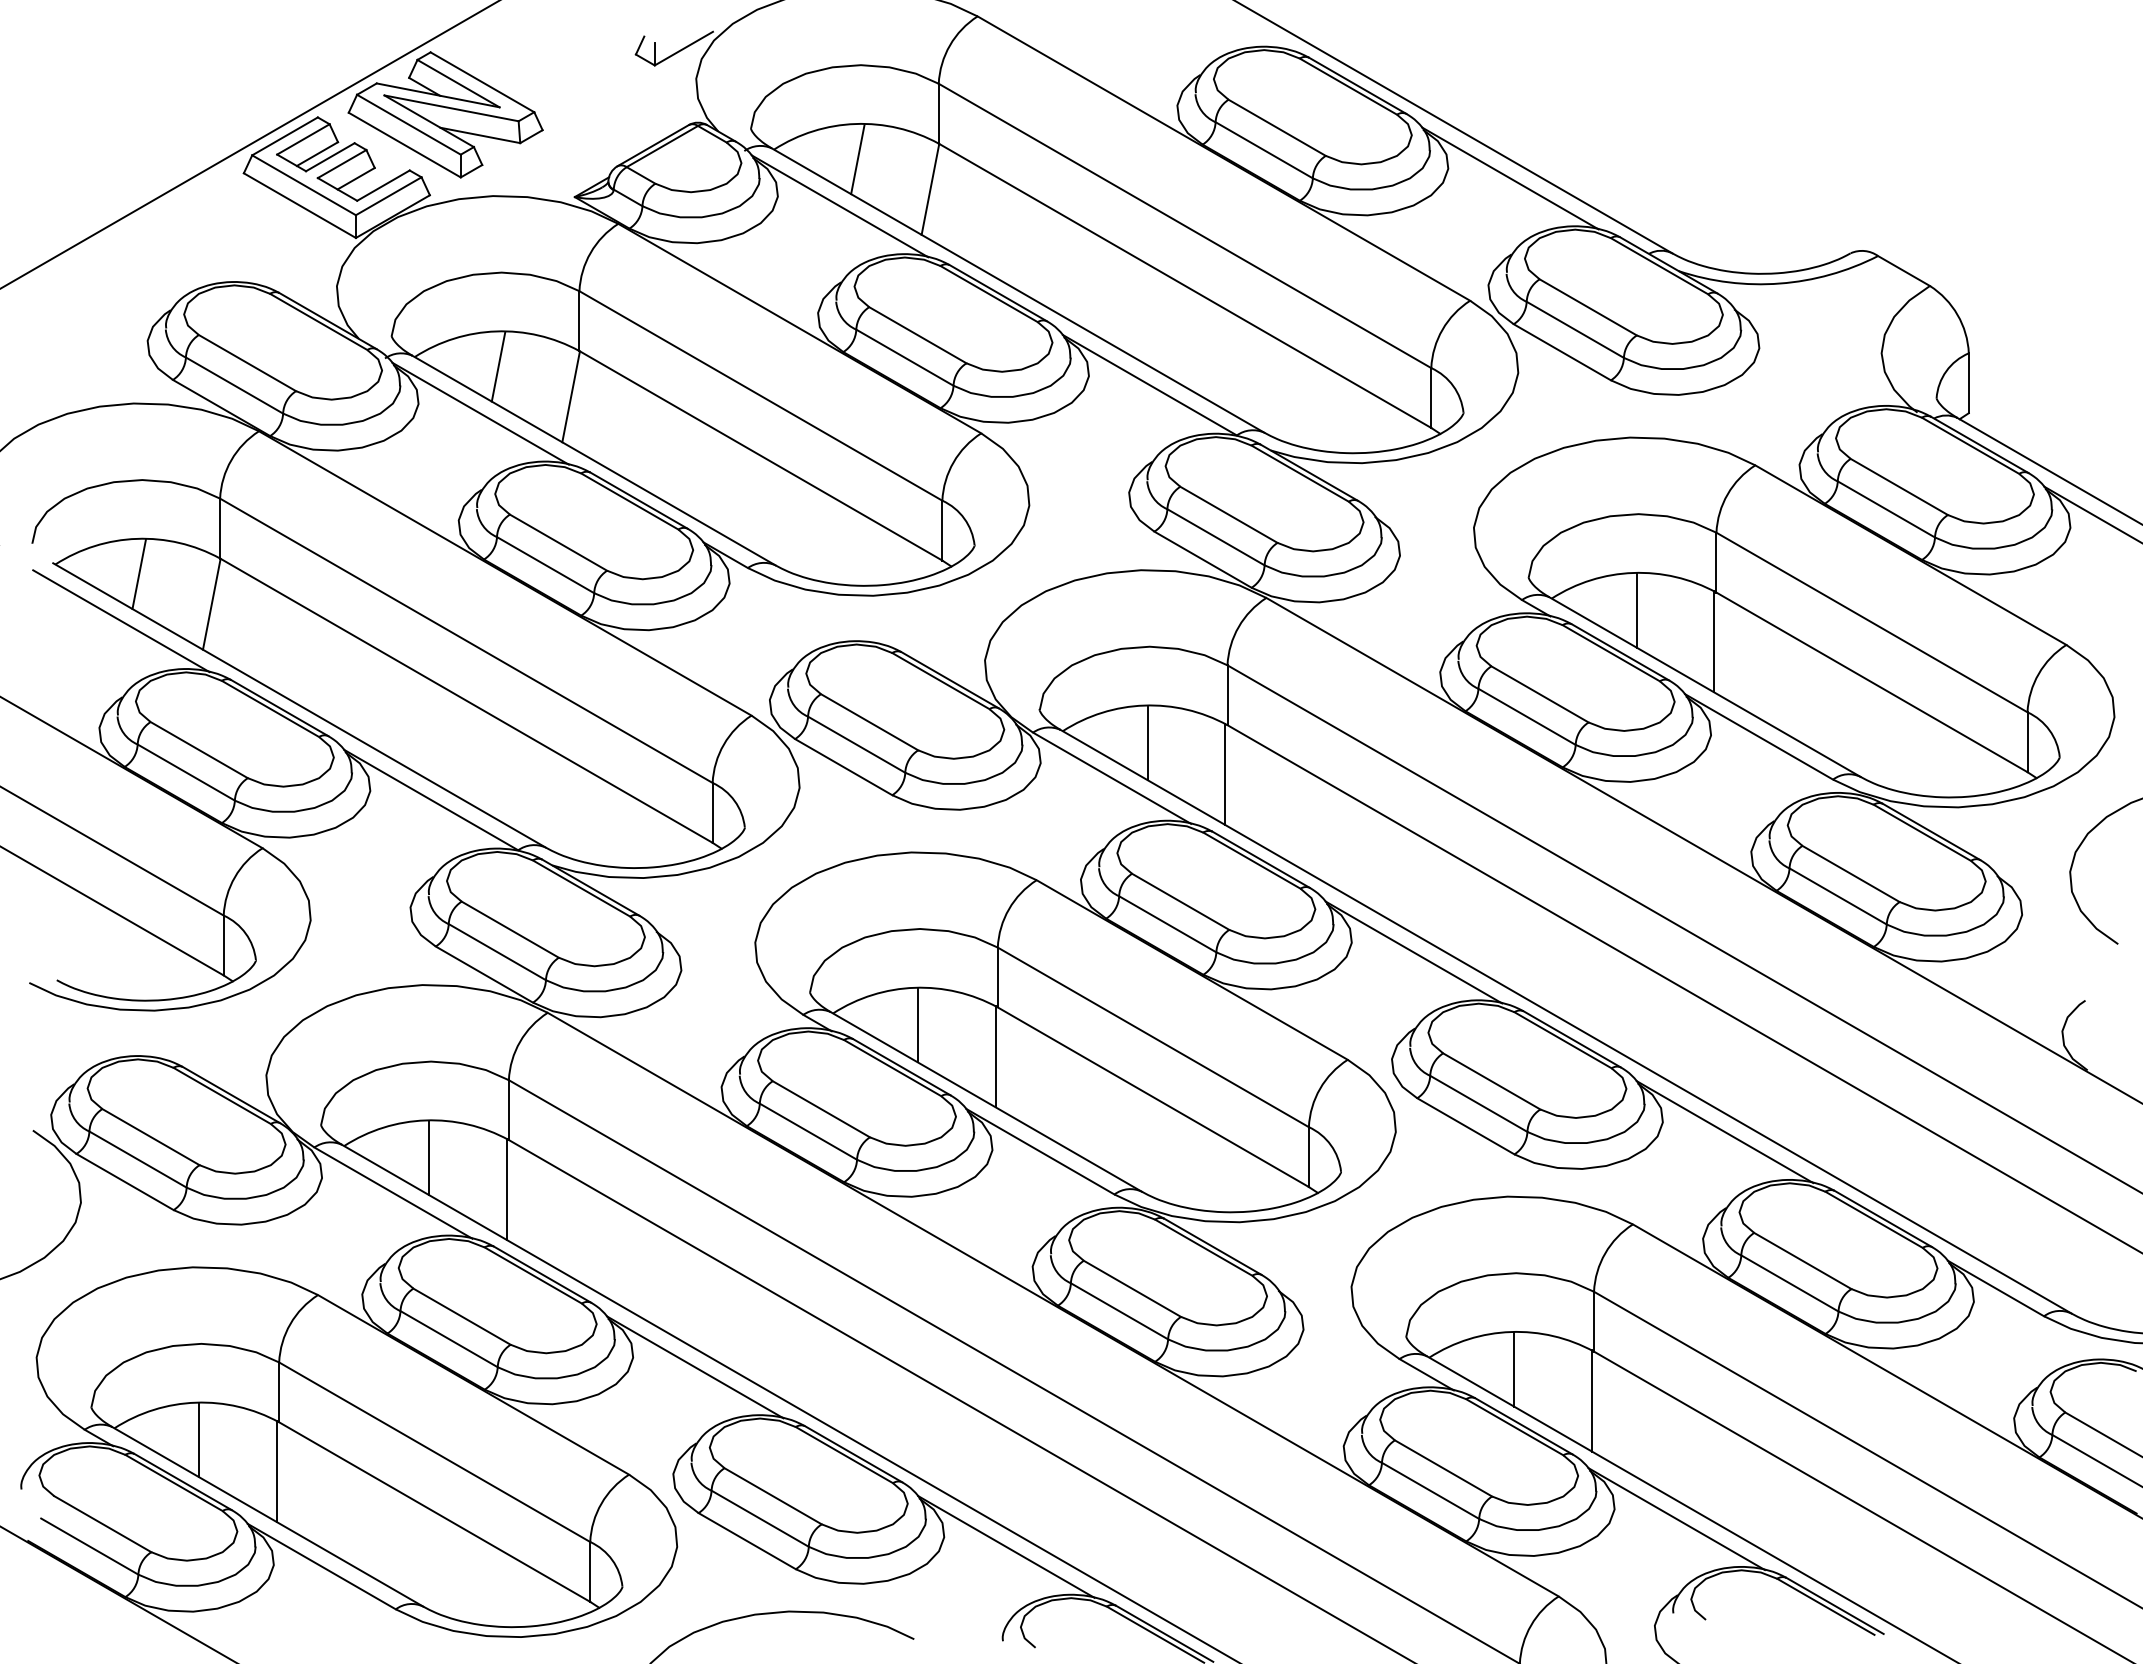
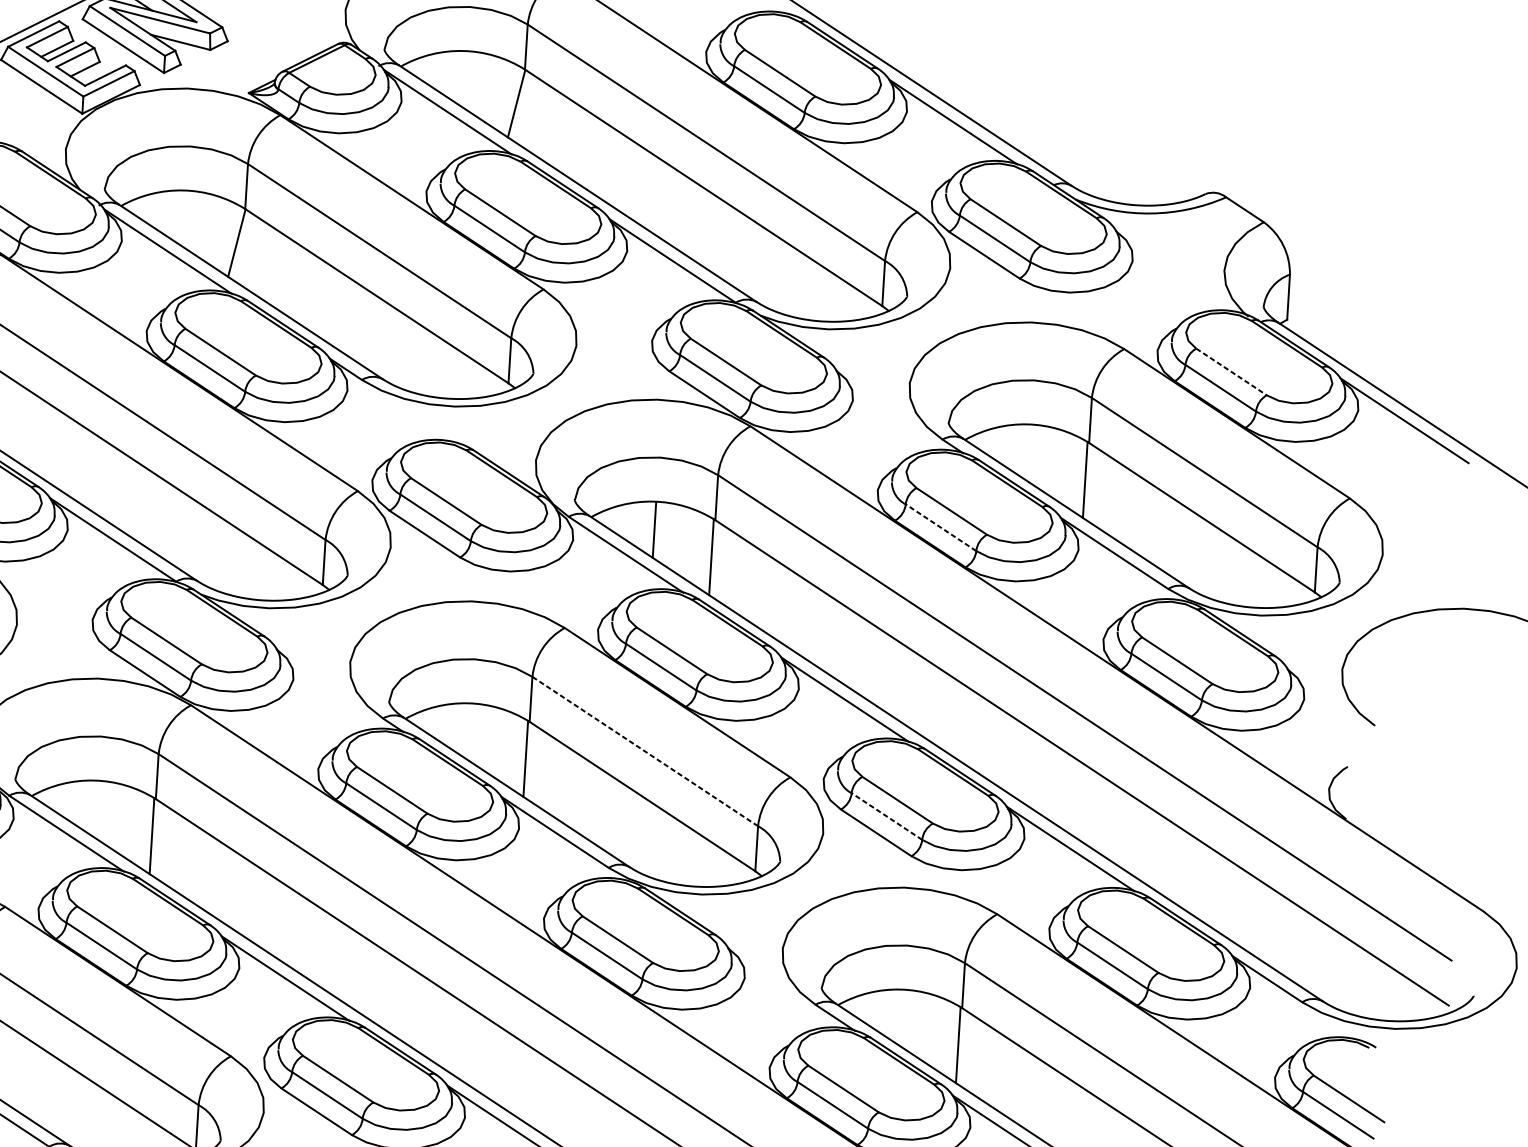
line: (857, 159) -> (463, 77), removed
line: (498, 366) -> (183, 216), removed
line: (1899, 487) -> (1231, 372), solid -> dashed
line: (1636, 610) -> (1028, 452), removed
line: (1526, 716) -> (940, 527), solid -> dashed
line: (917, 1025) -> (468, 731), removed
line: (1153, 1037) -> (645, 751), solid -> dashed
line: (1478, 1103) -> (886, 816), solid -> dashed
line: (428, 1158) -> (94, 809), removed
line: (1514, 1369) -> (901, 1017), removed

